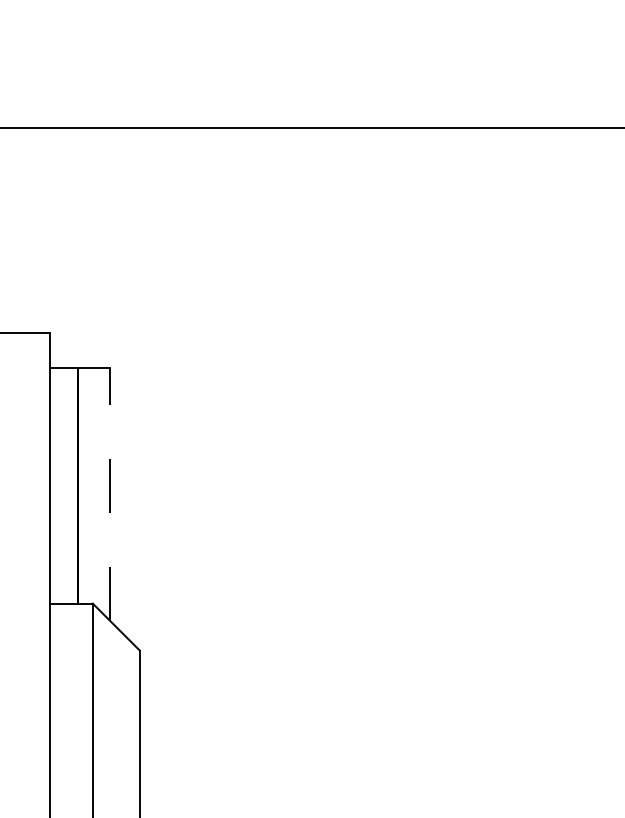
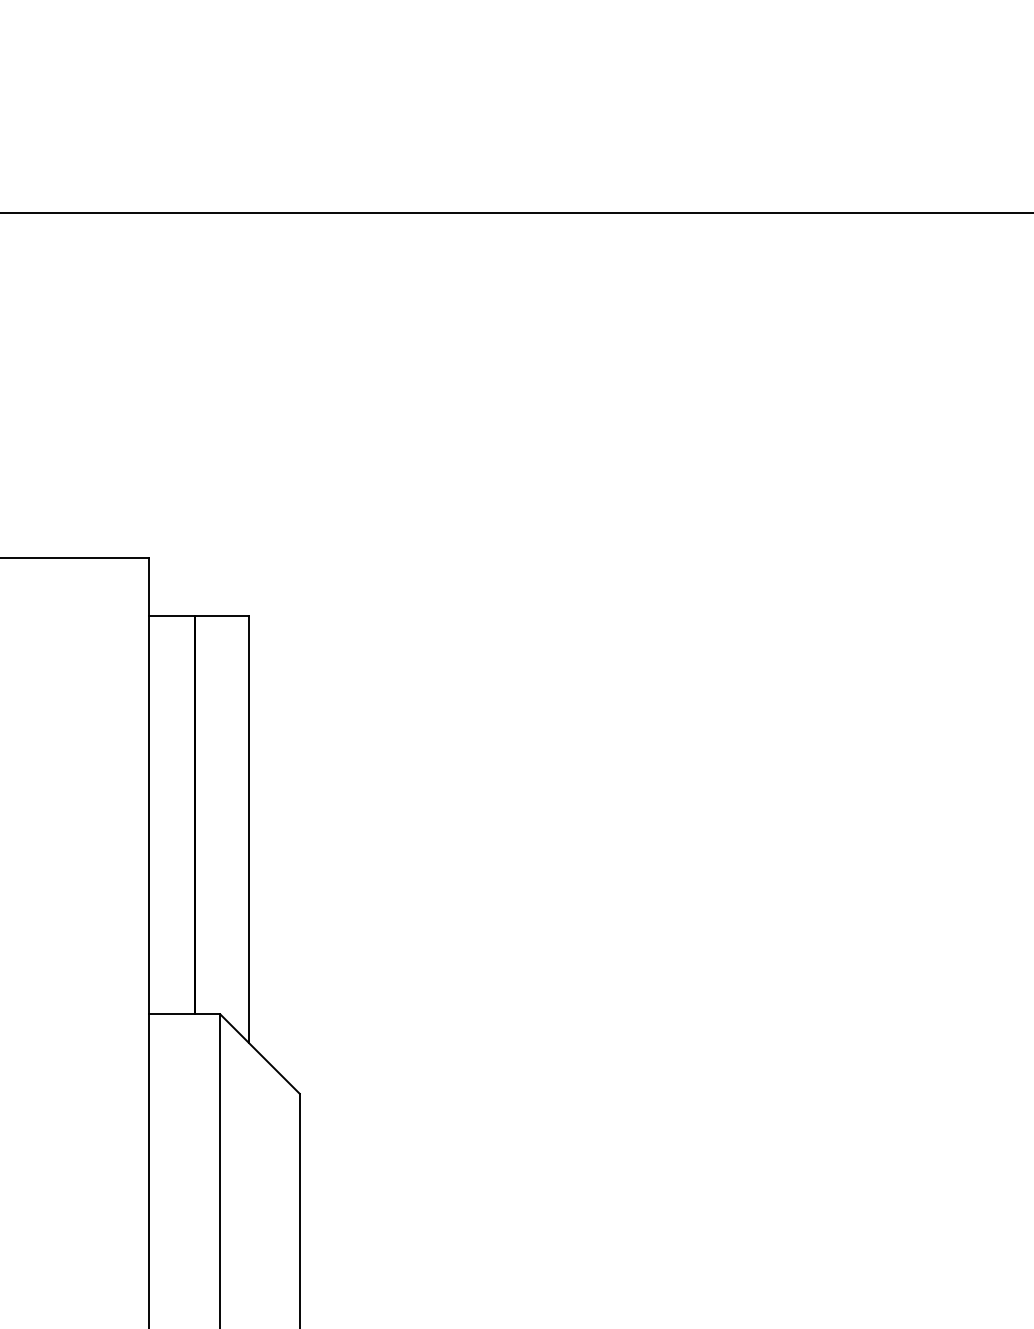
line: (110, 494) -> (250, 830), dashed -> solid

